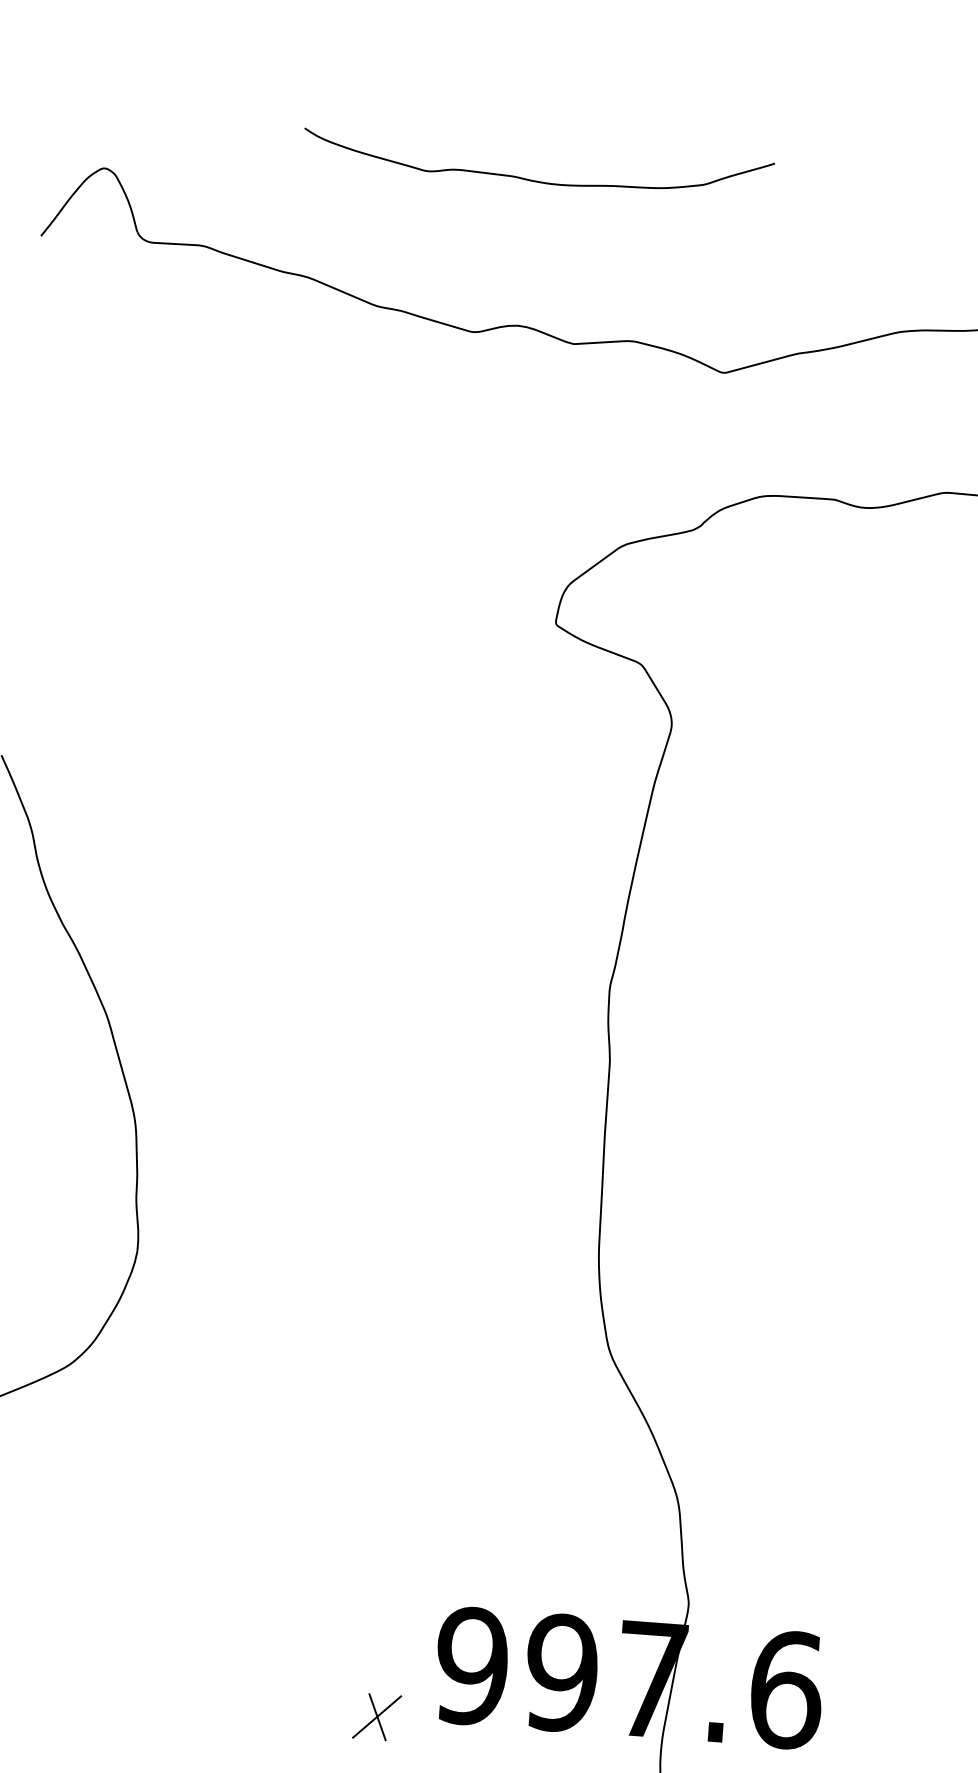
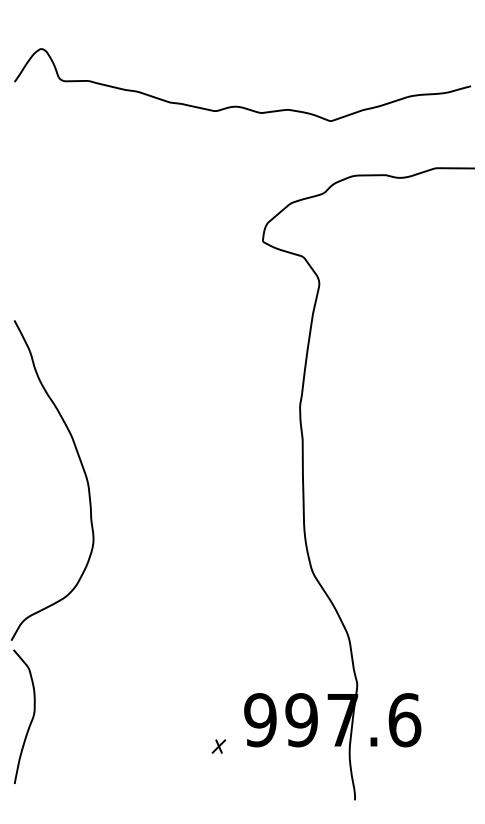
curve: (537, 180) -> (239, 39), removed
part: (376, 1716) -> (218, 746), size x0.6

